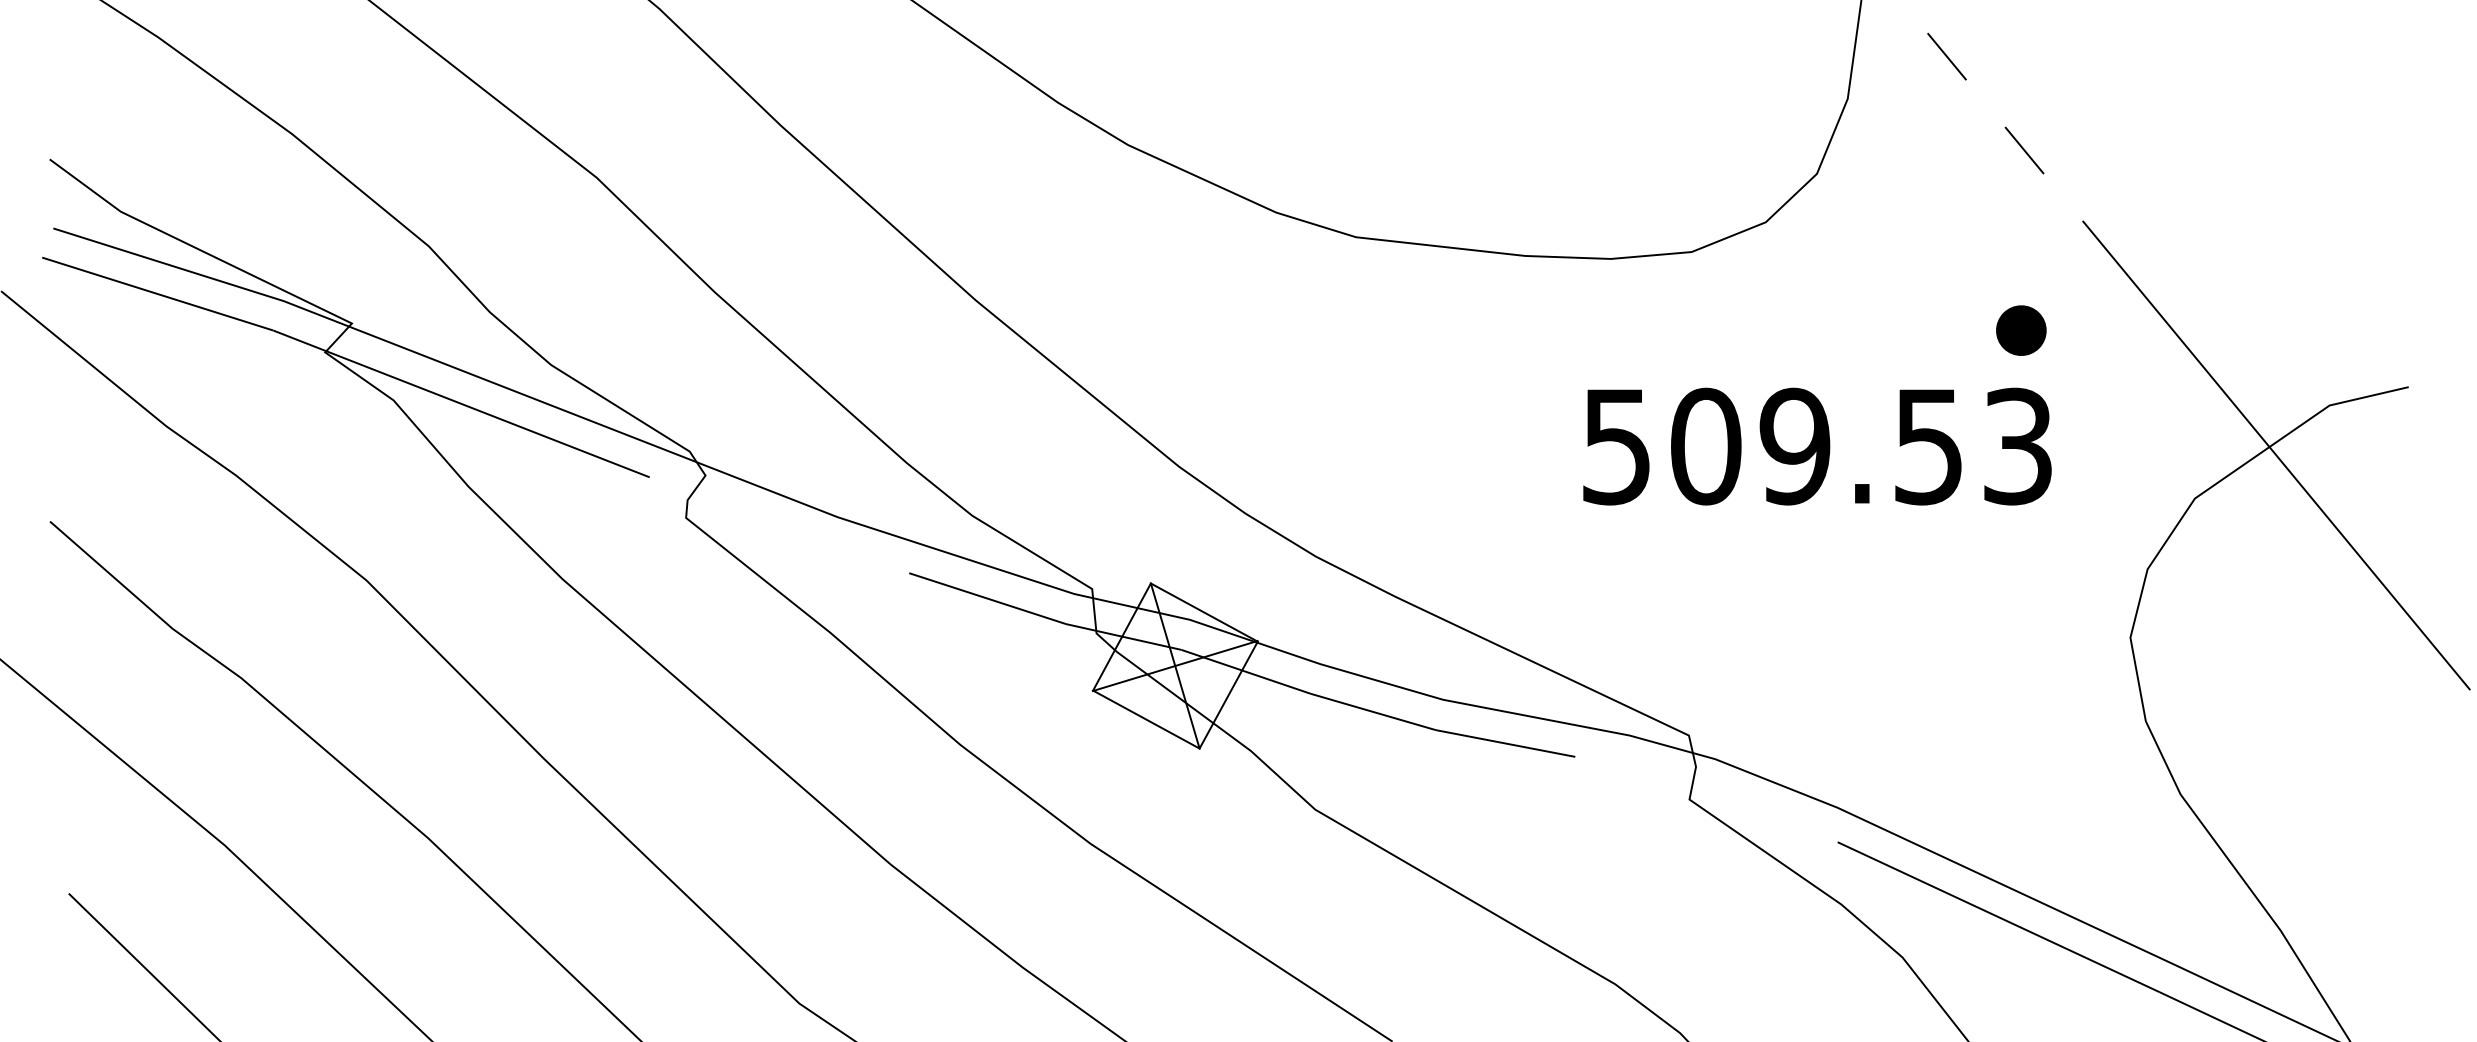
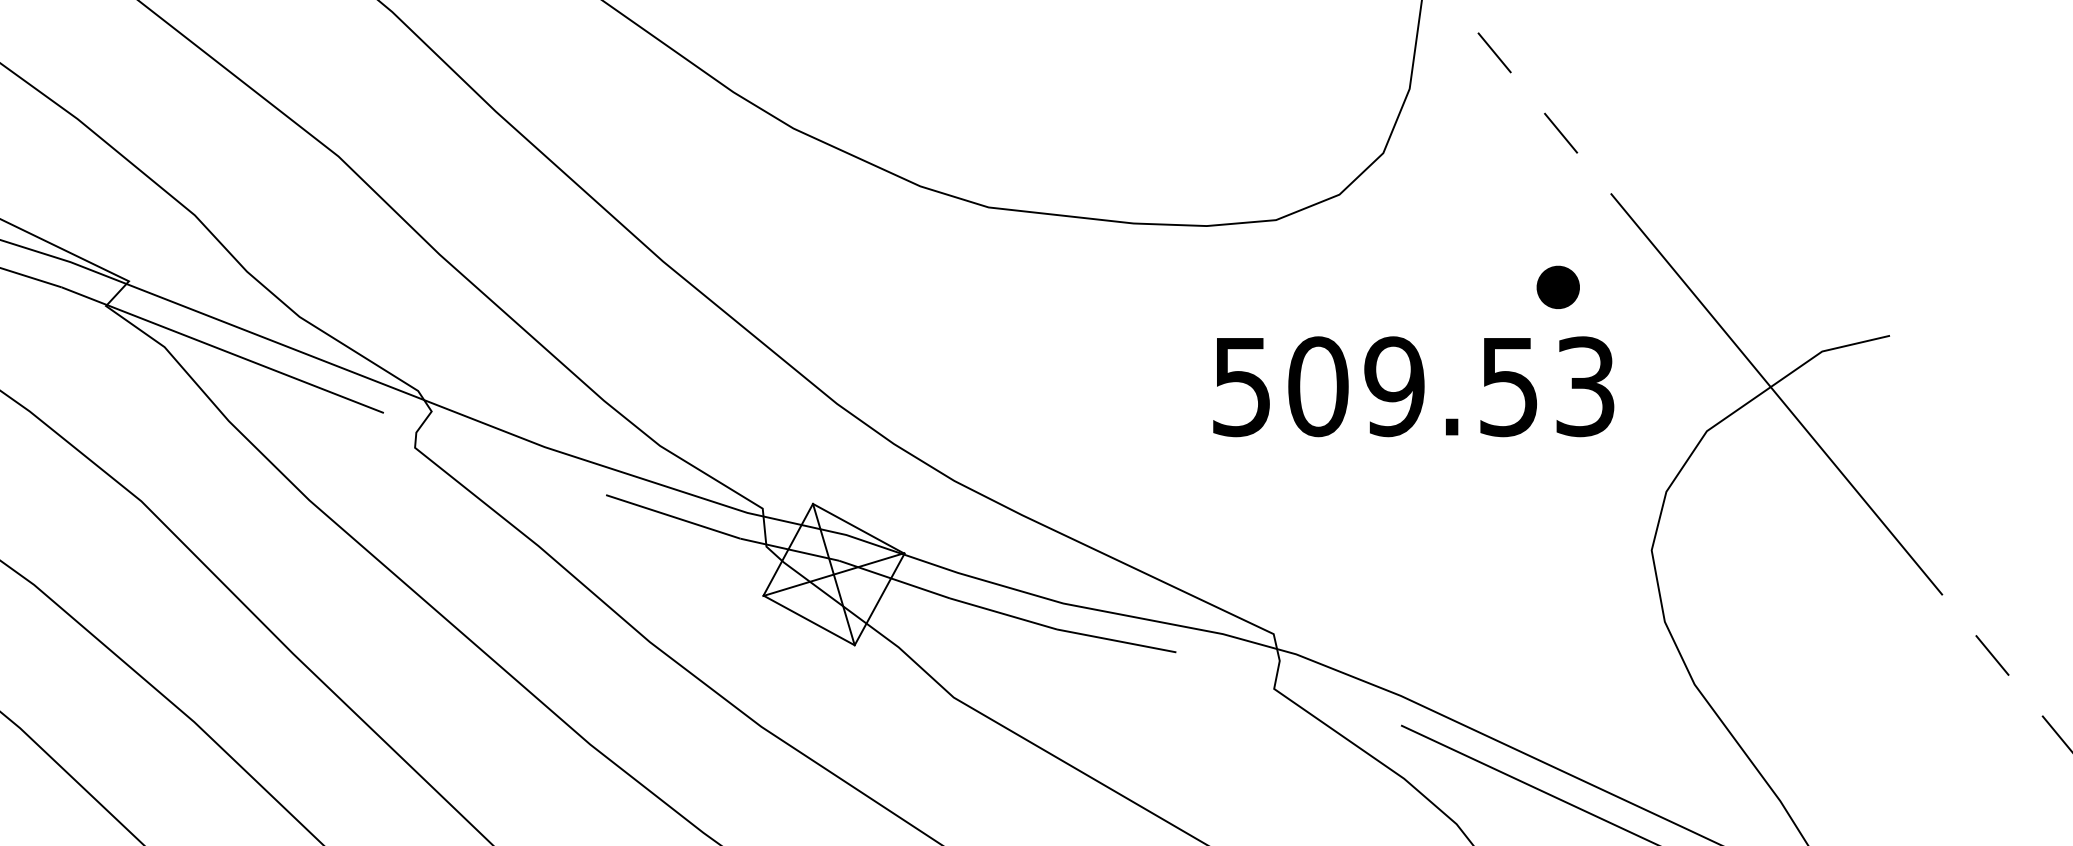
text: (1817, 446) -> (1413, 386), moved

